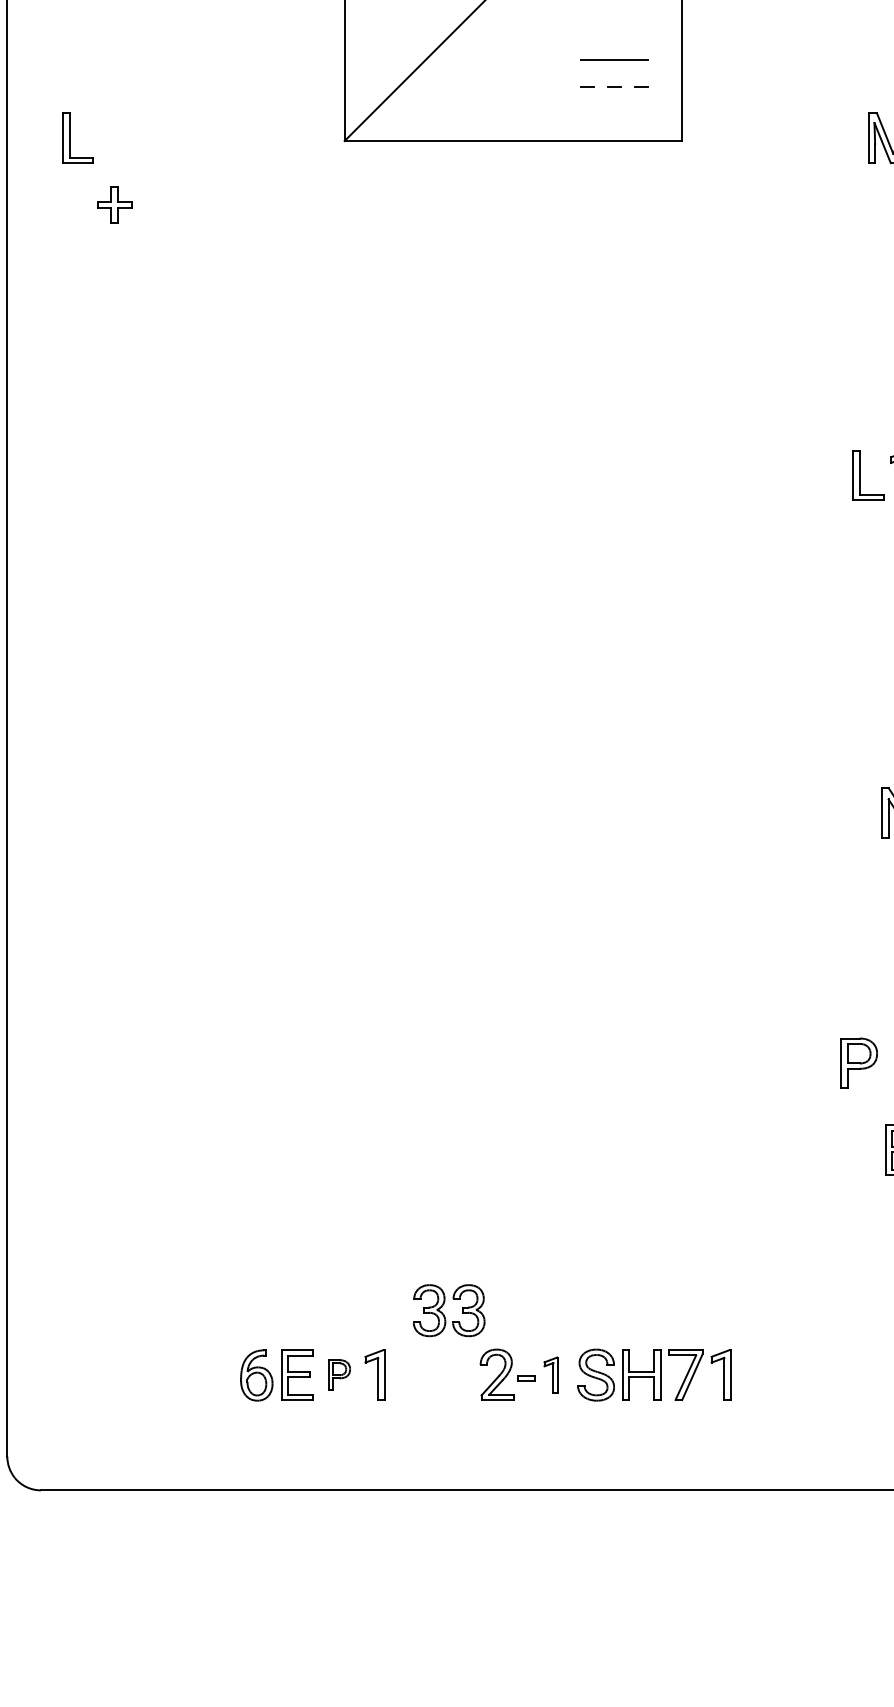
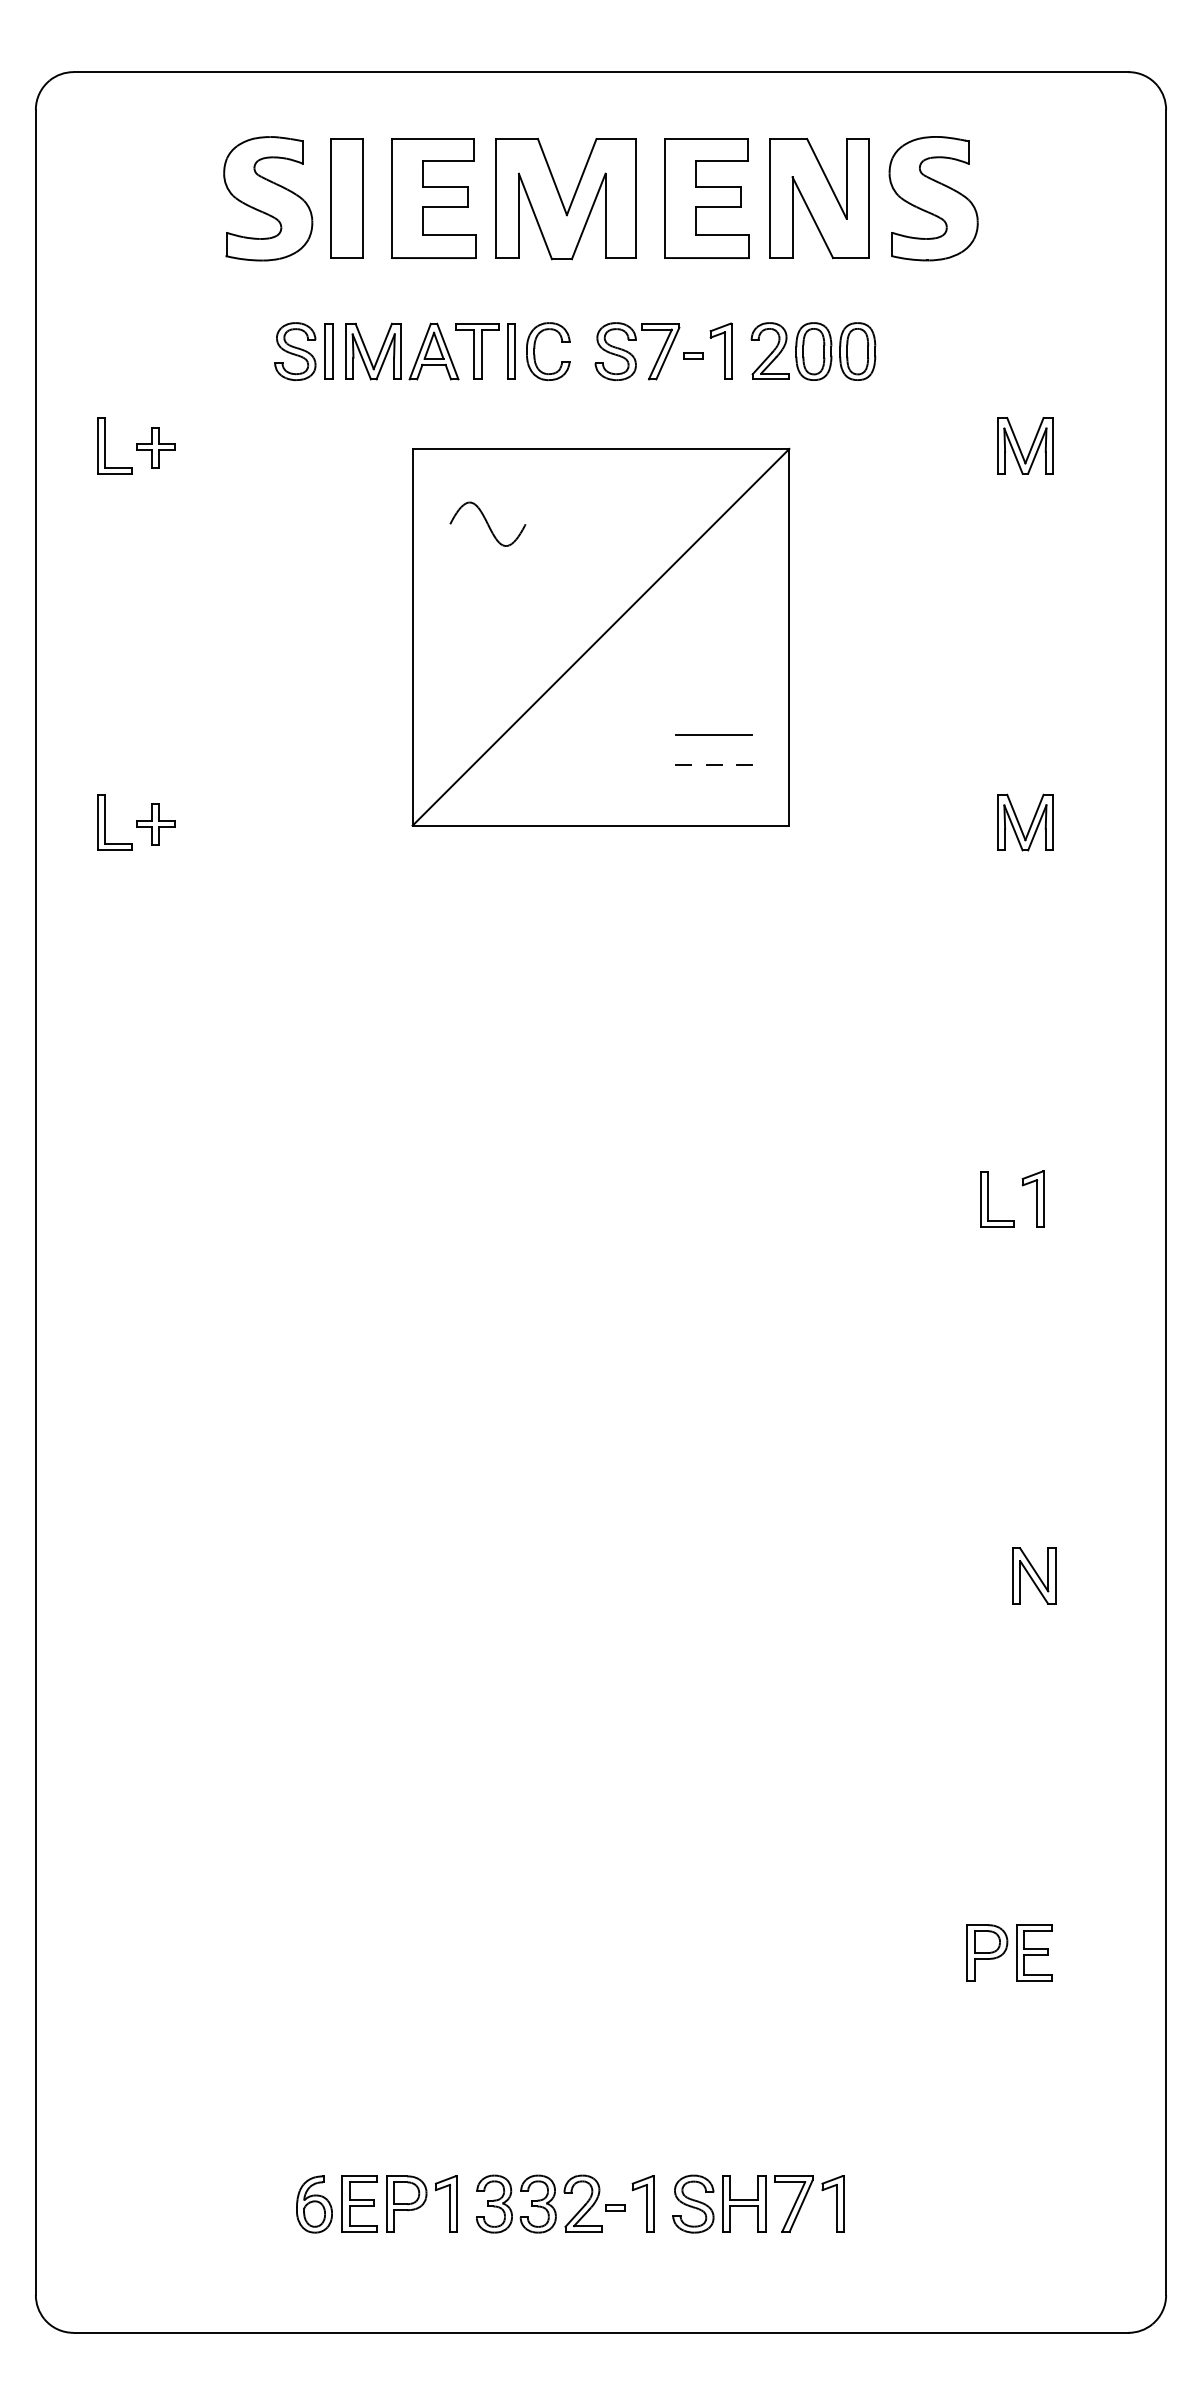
part: (114, 205) -> (155, 824), moved
part: (859, 1063) -> (987, 1952), moved
part: (443, 1313) -> (510, 2207), moved
part: (339, 1374) -> (406, 2203), size x1.67
part: (550, 1374) -> (642, 2203), size x1.43

